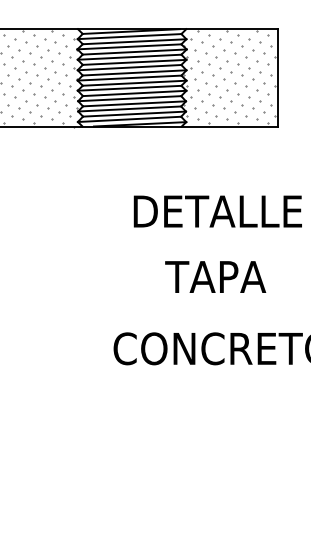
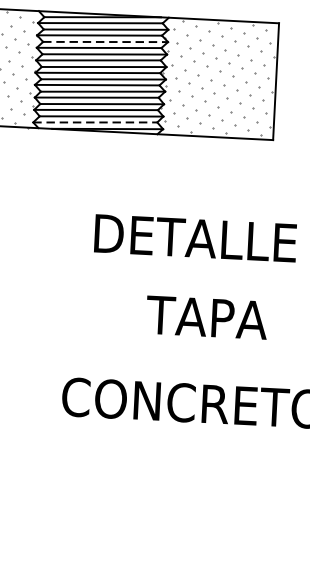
line: (135, 52) -> (106, 42), solid -> dashed
line: (129, 119) -> (95, 122), solid -> dashed
text: (215, 276) -> (206, 317), moved

